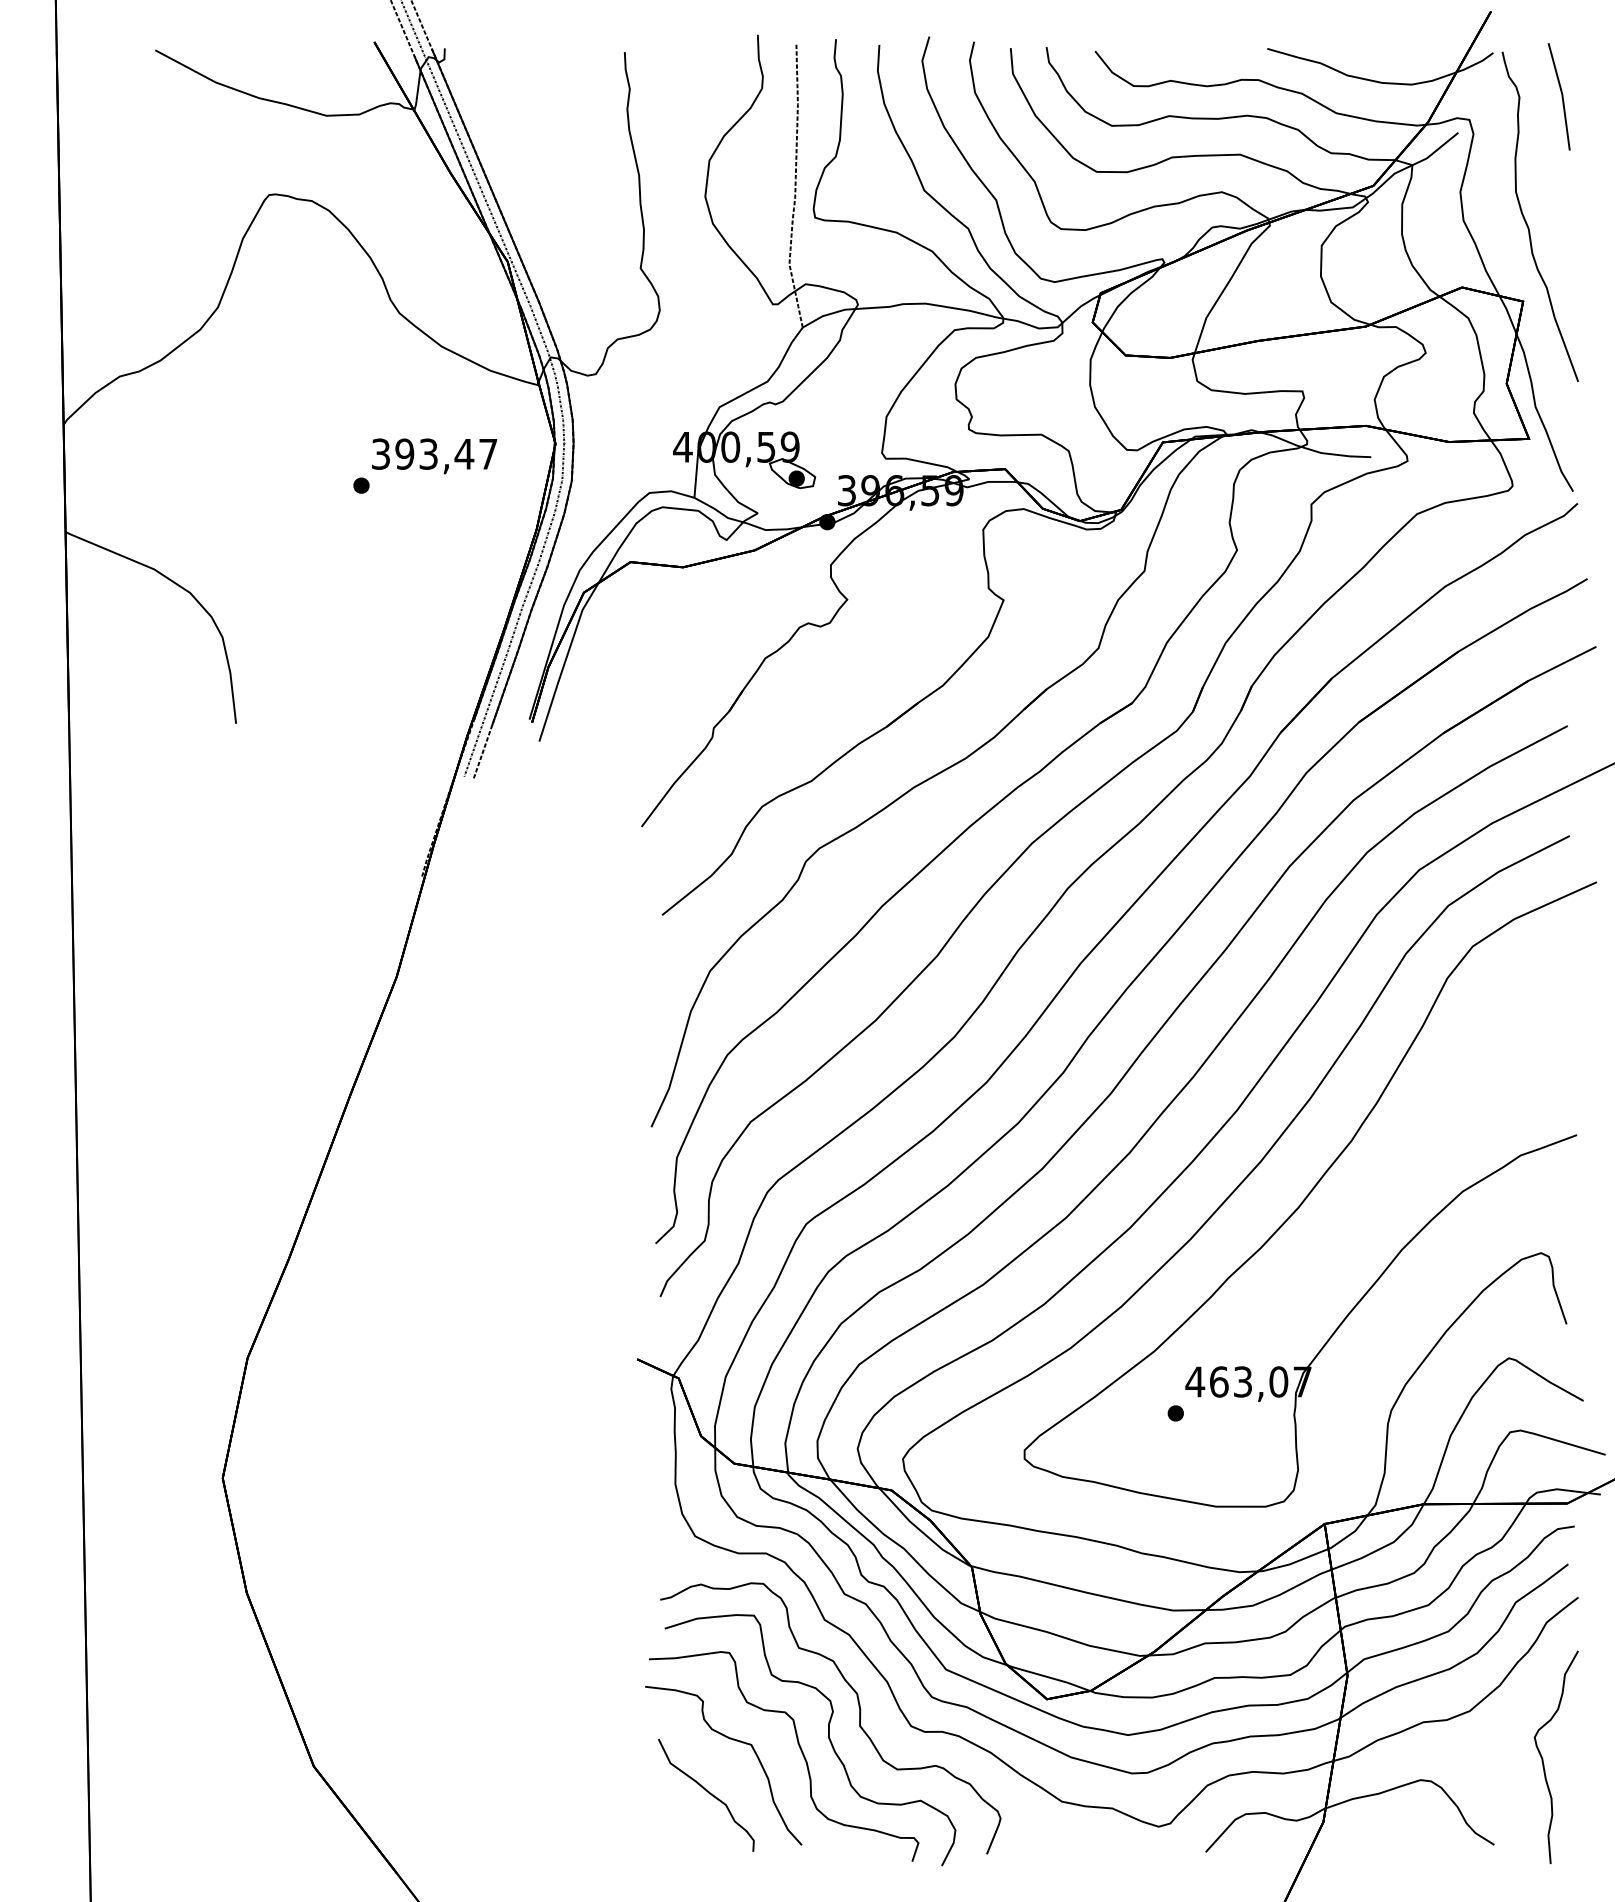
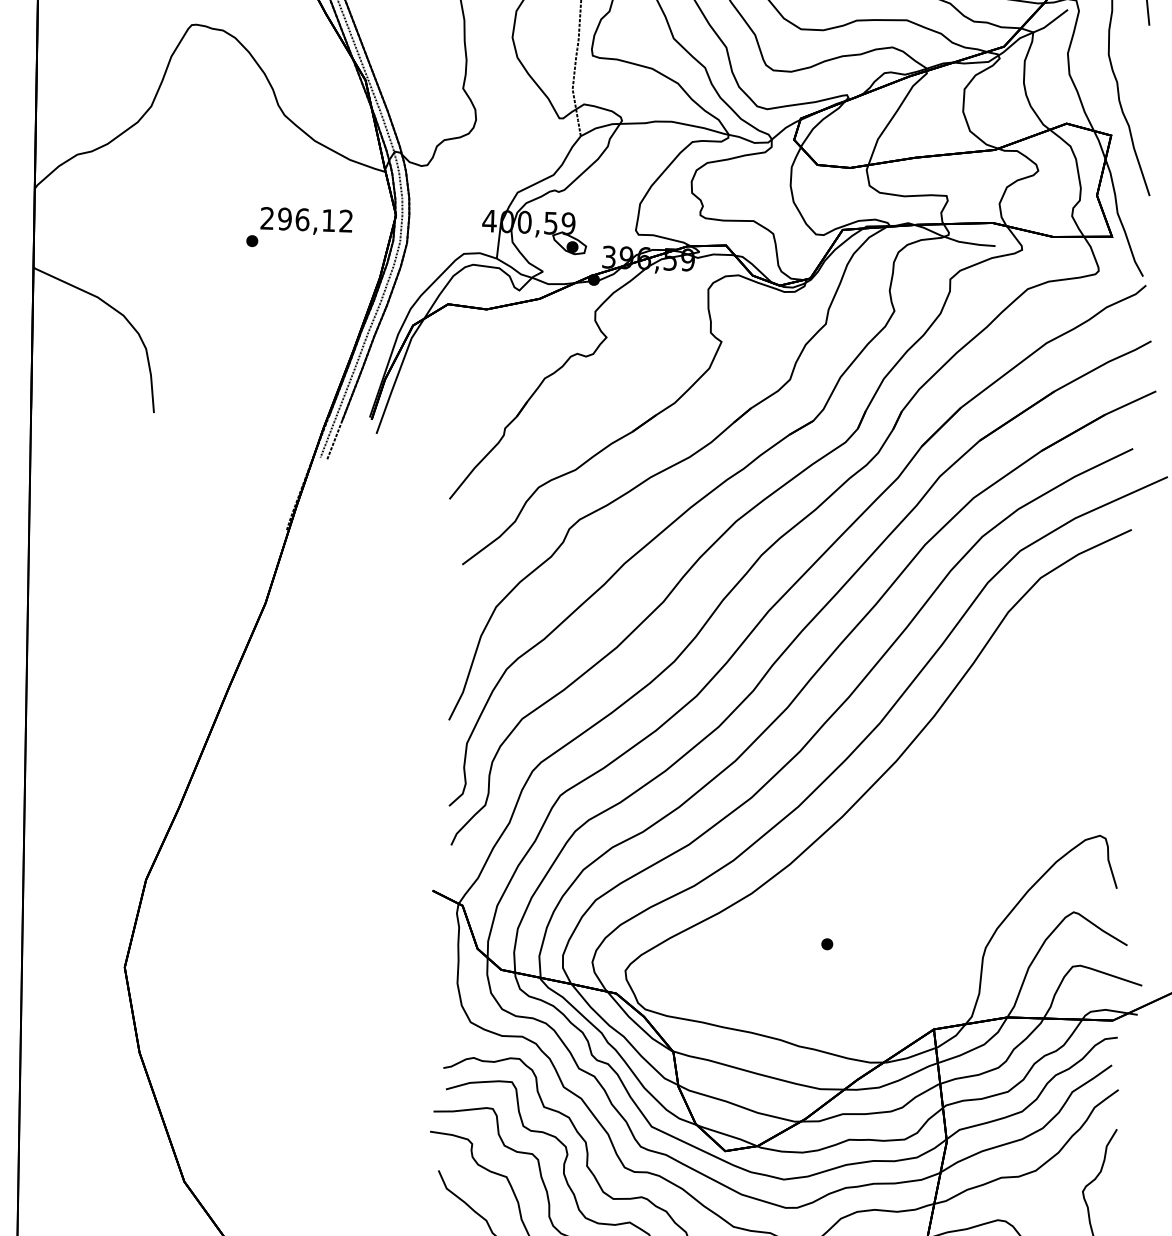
text: (434, 453) -> (306, 219), 393,47 -> 296,12
part: (1309, 1194) -> (931, 786), removed

